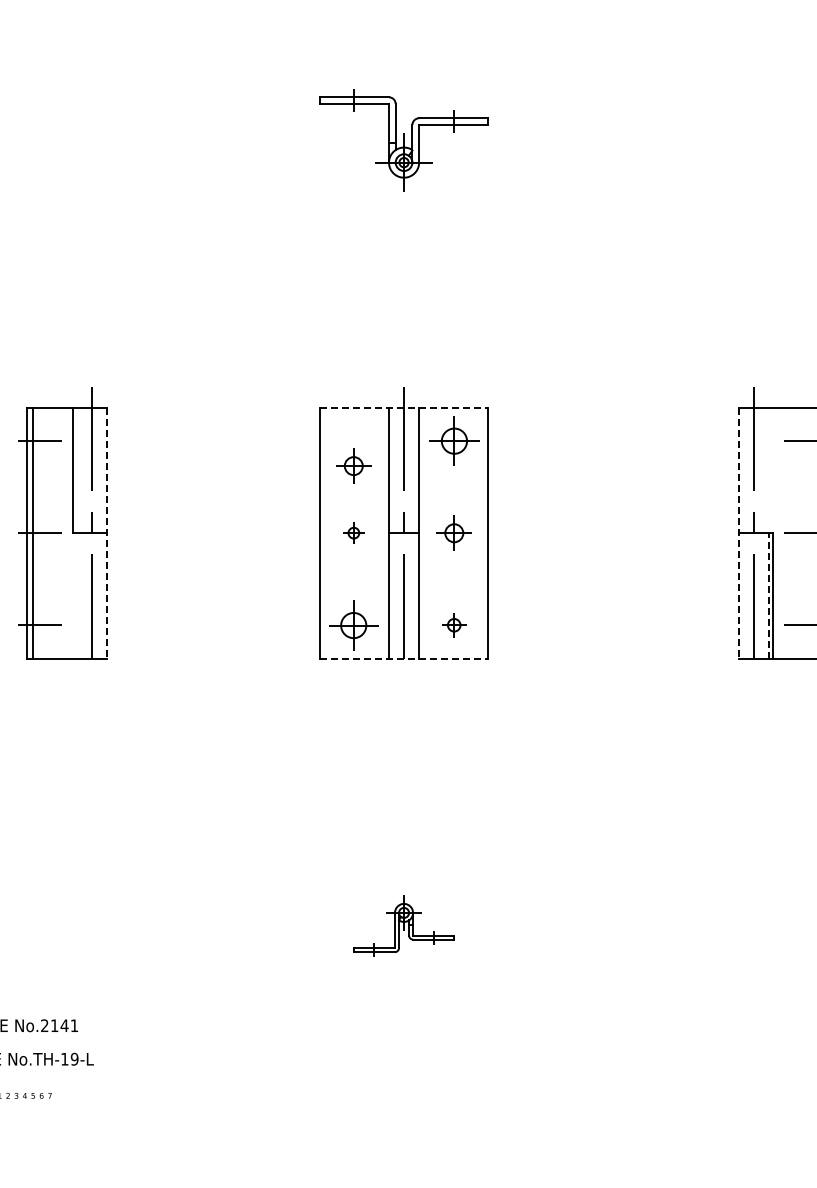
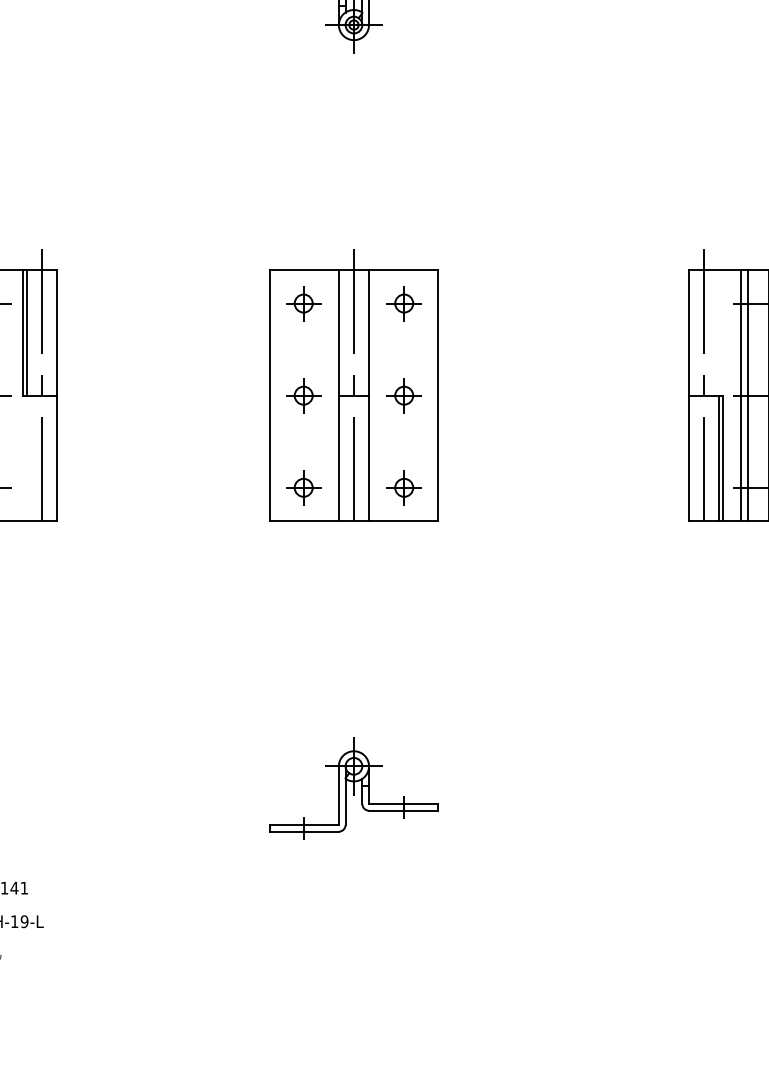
line: (404, 407) -> (354, 269), dashed -> solid
part: (453, 440) -> (403, 302), size x0.71
part: (353, 465) -> (303, 302), moved
line: (76, 470) -> (26, 332), added
part: (353, 532) -> (303, 394), size x1.67
line: (791, 532) -> (741, 394), added
line: (798, 532) -> (748, 394), added
line: (107, 533) -> (57, 395), dashed -> solid
line: (738, 533) -> (688, 395), dashed -> solid
line: (768, 596) -> (718, 458), dashed -> solid
part: (353, 624) -> (303, 486), size x0.71
part: (453, 624) -> (403, 486), size x1.43
line: (404, 658) -> (354, 520), dashed -> solid
part: (403, 926) -> (353, 788), size x1.67

